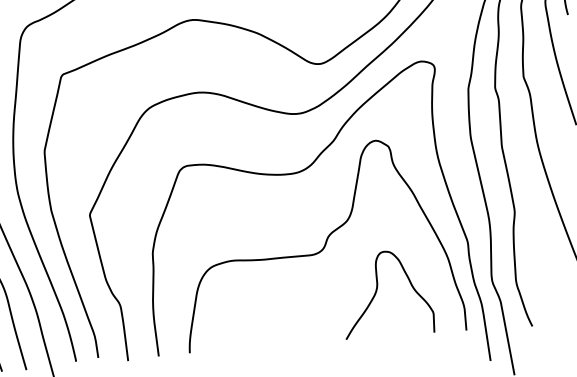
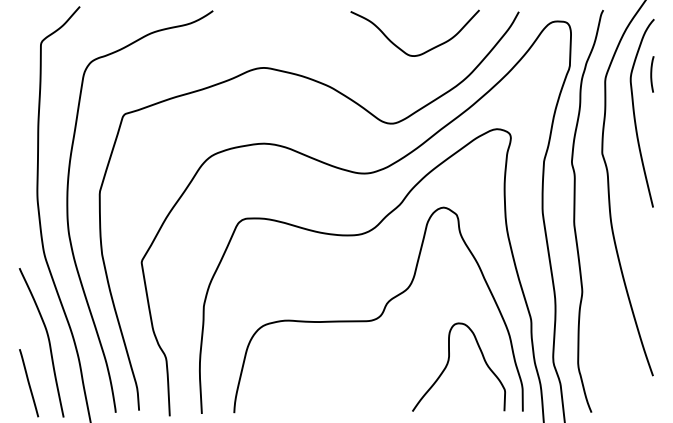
curve: (377, 291) -> (448, 364), moved

